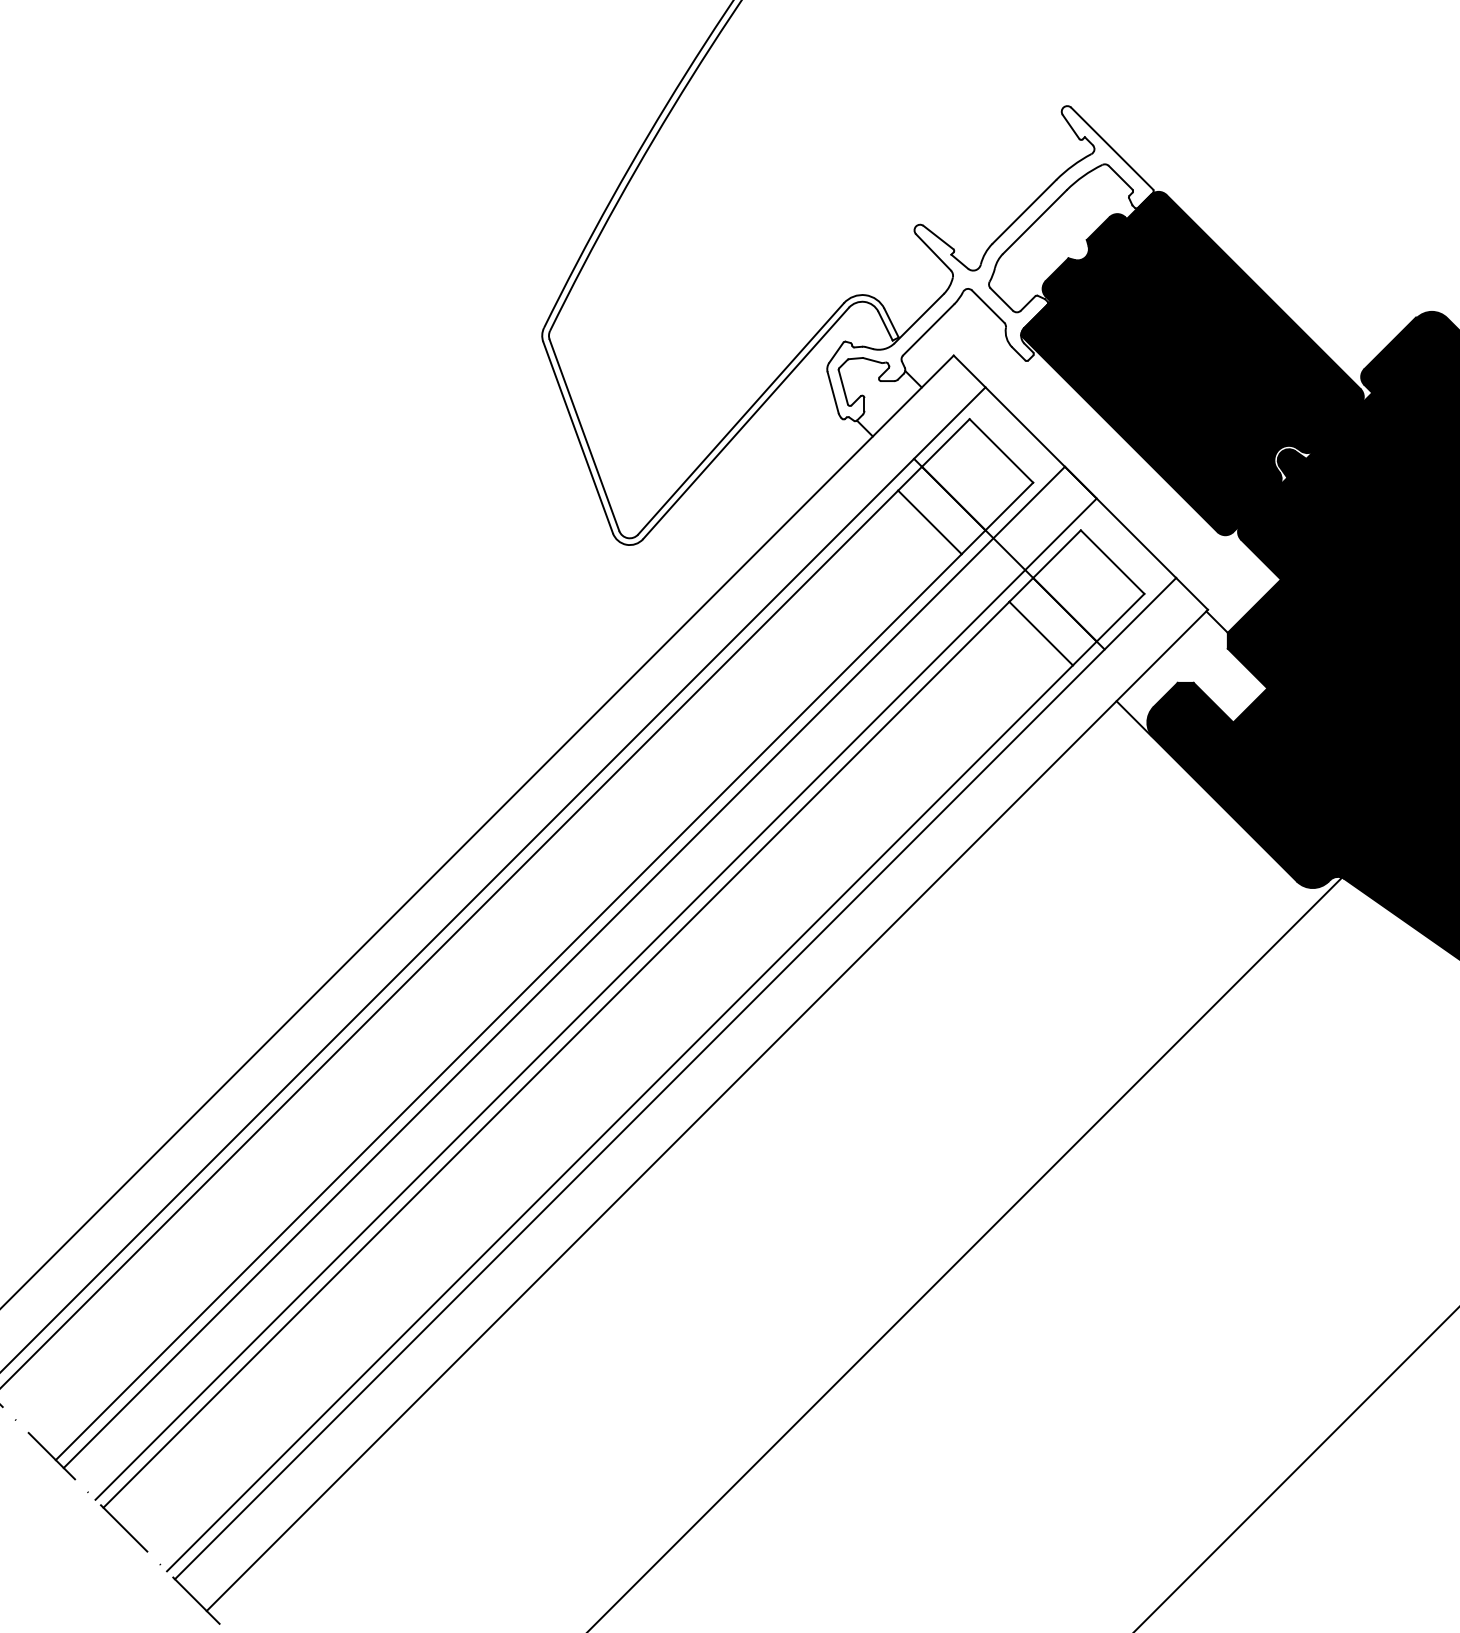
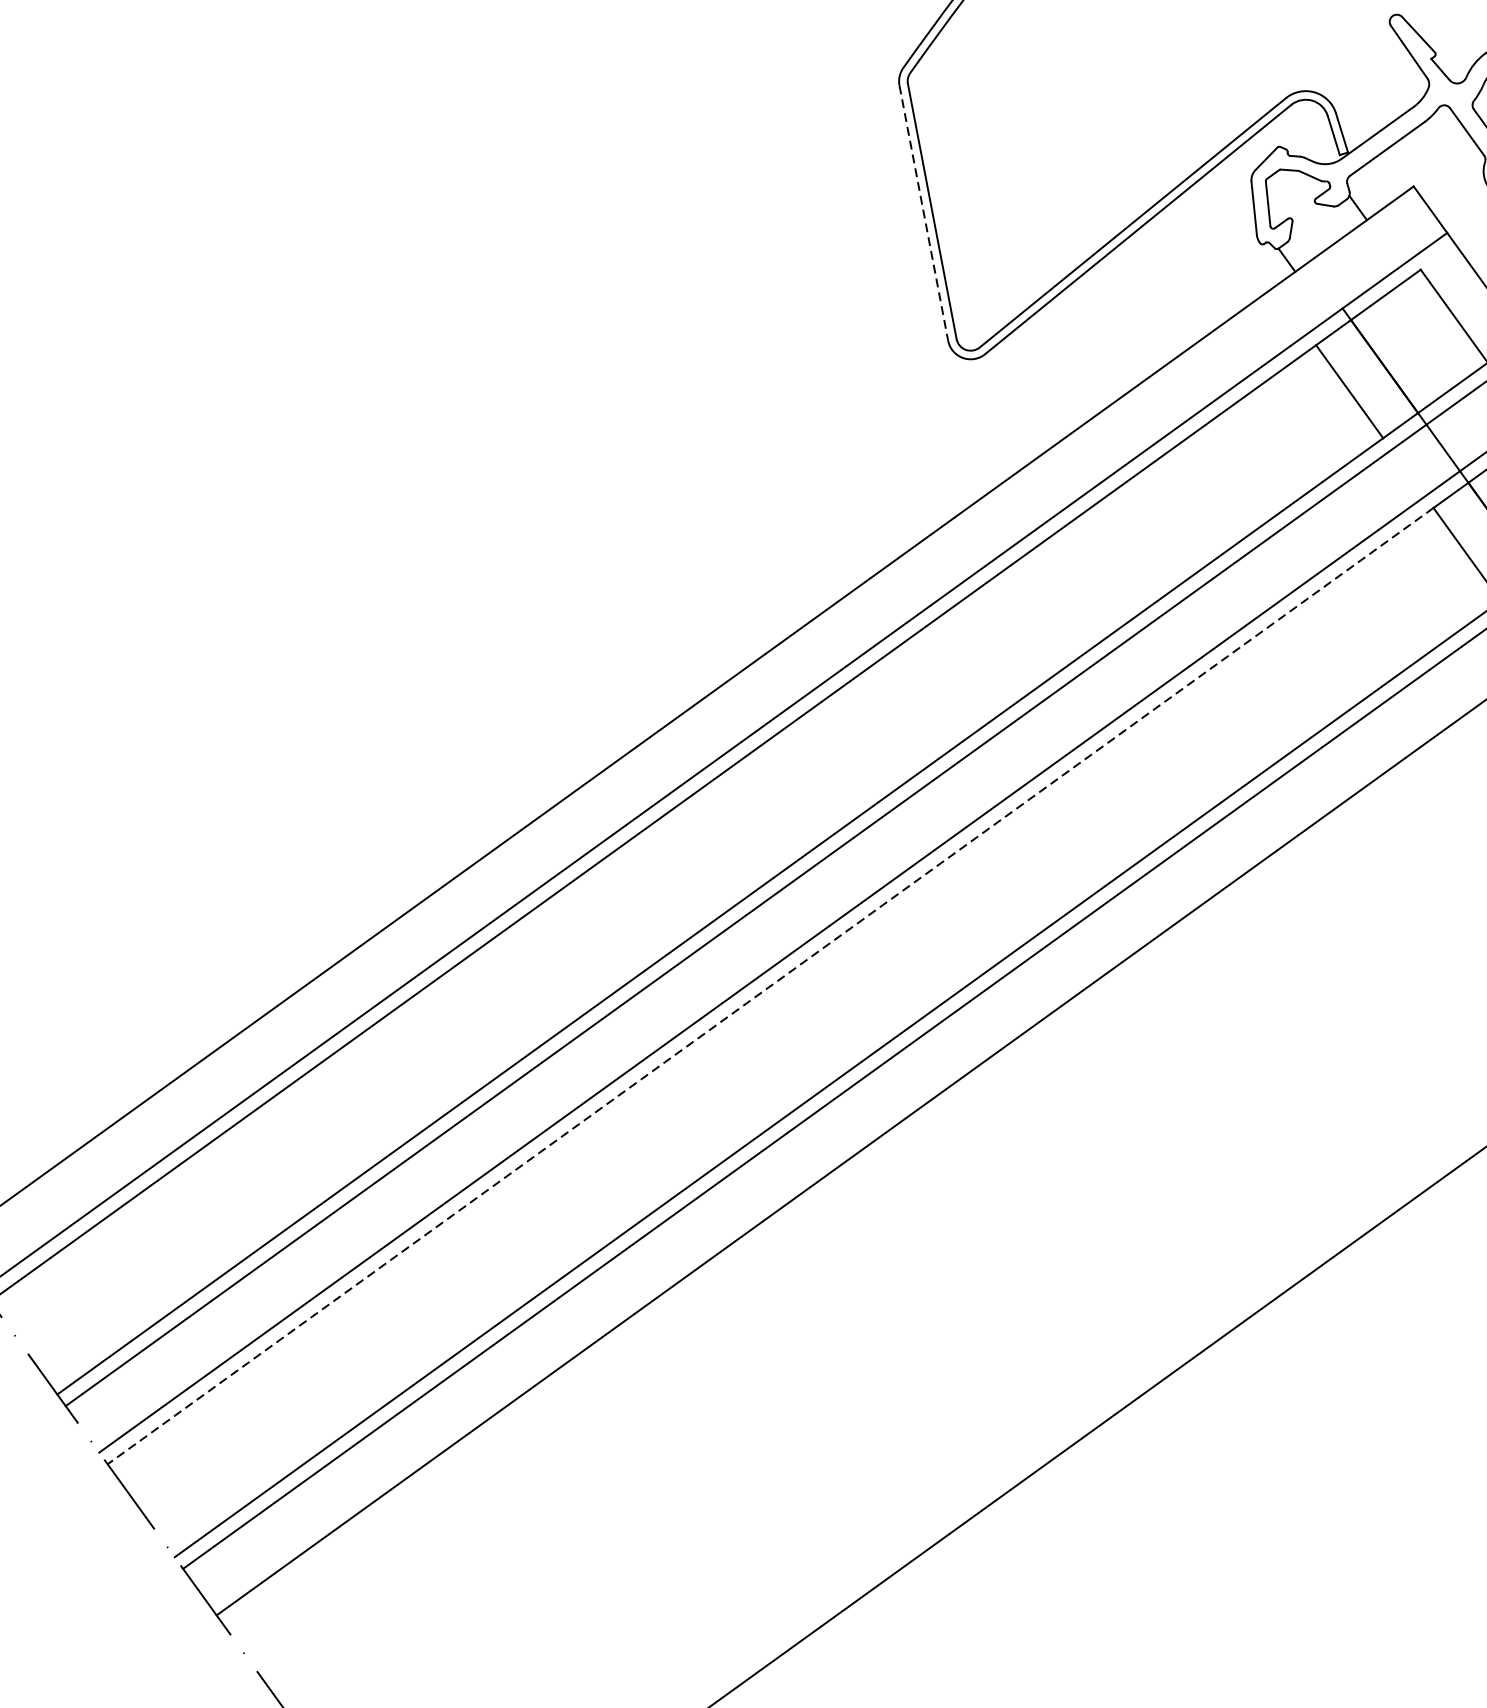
line: (578, 437) -> (924, 213), solid -> dashed
line: (556, 1054) -> (770, 985), solid -> dashed

